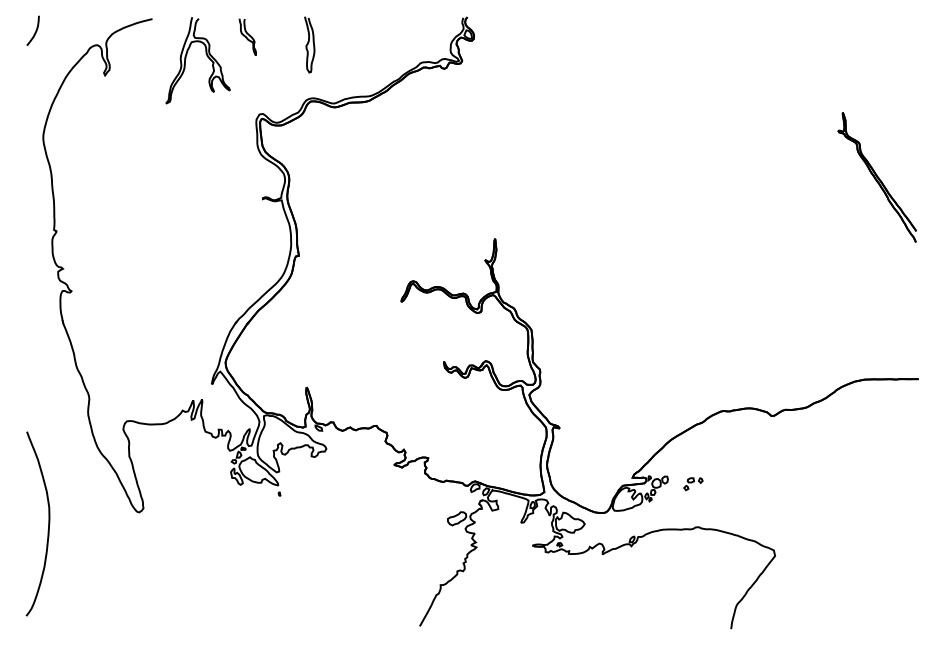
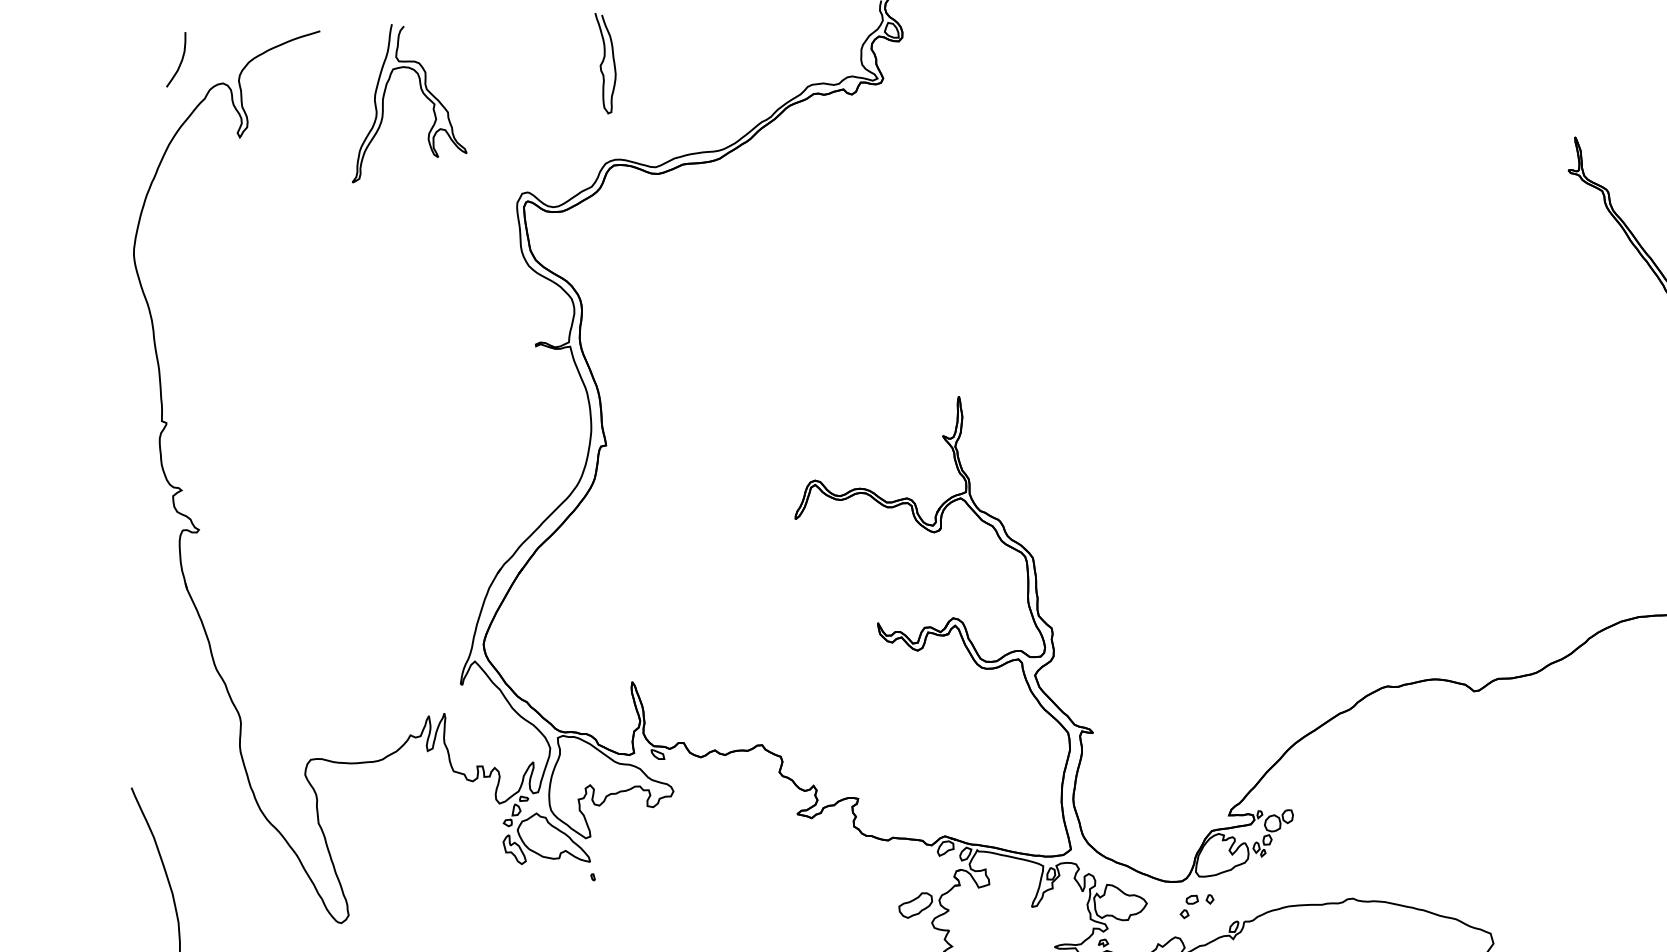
curve: (34, 32) -> (178, 62), moved
curve: (246, 36) -> (491, 54), removed
part: (693, 484) -> (1197, 907), moved

